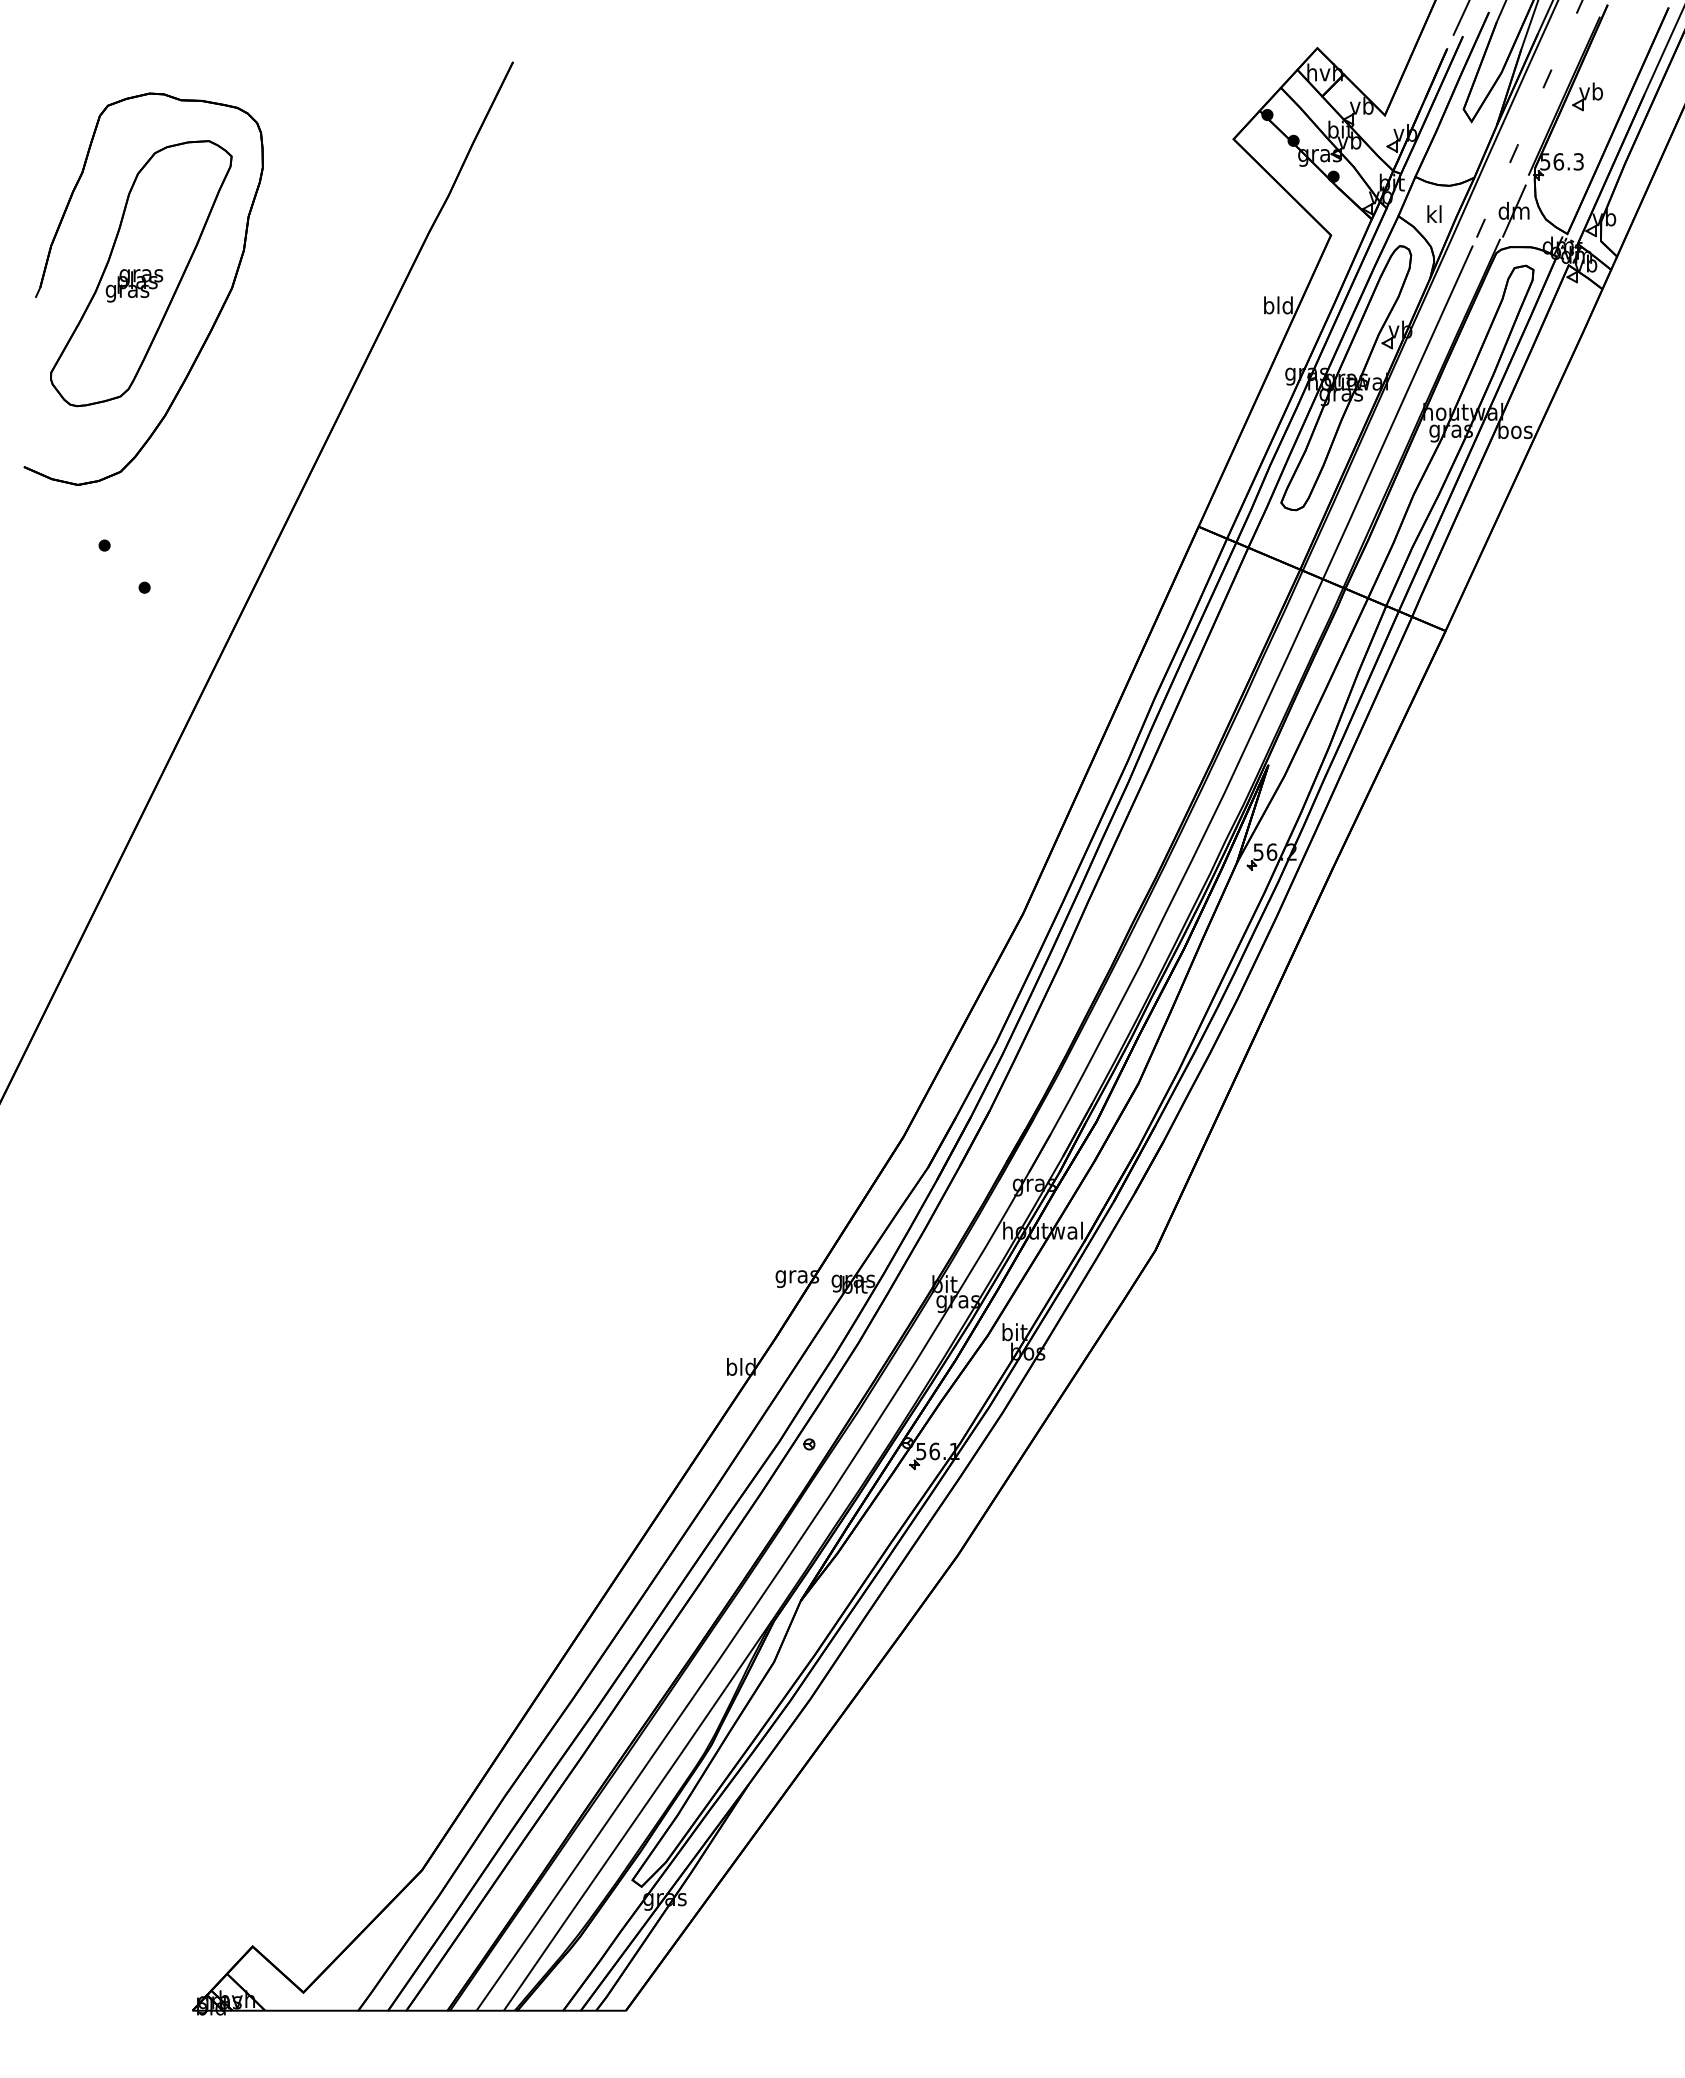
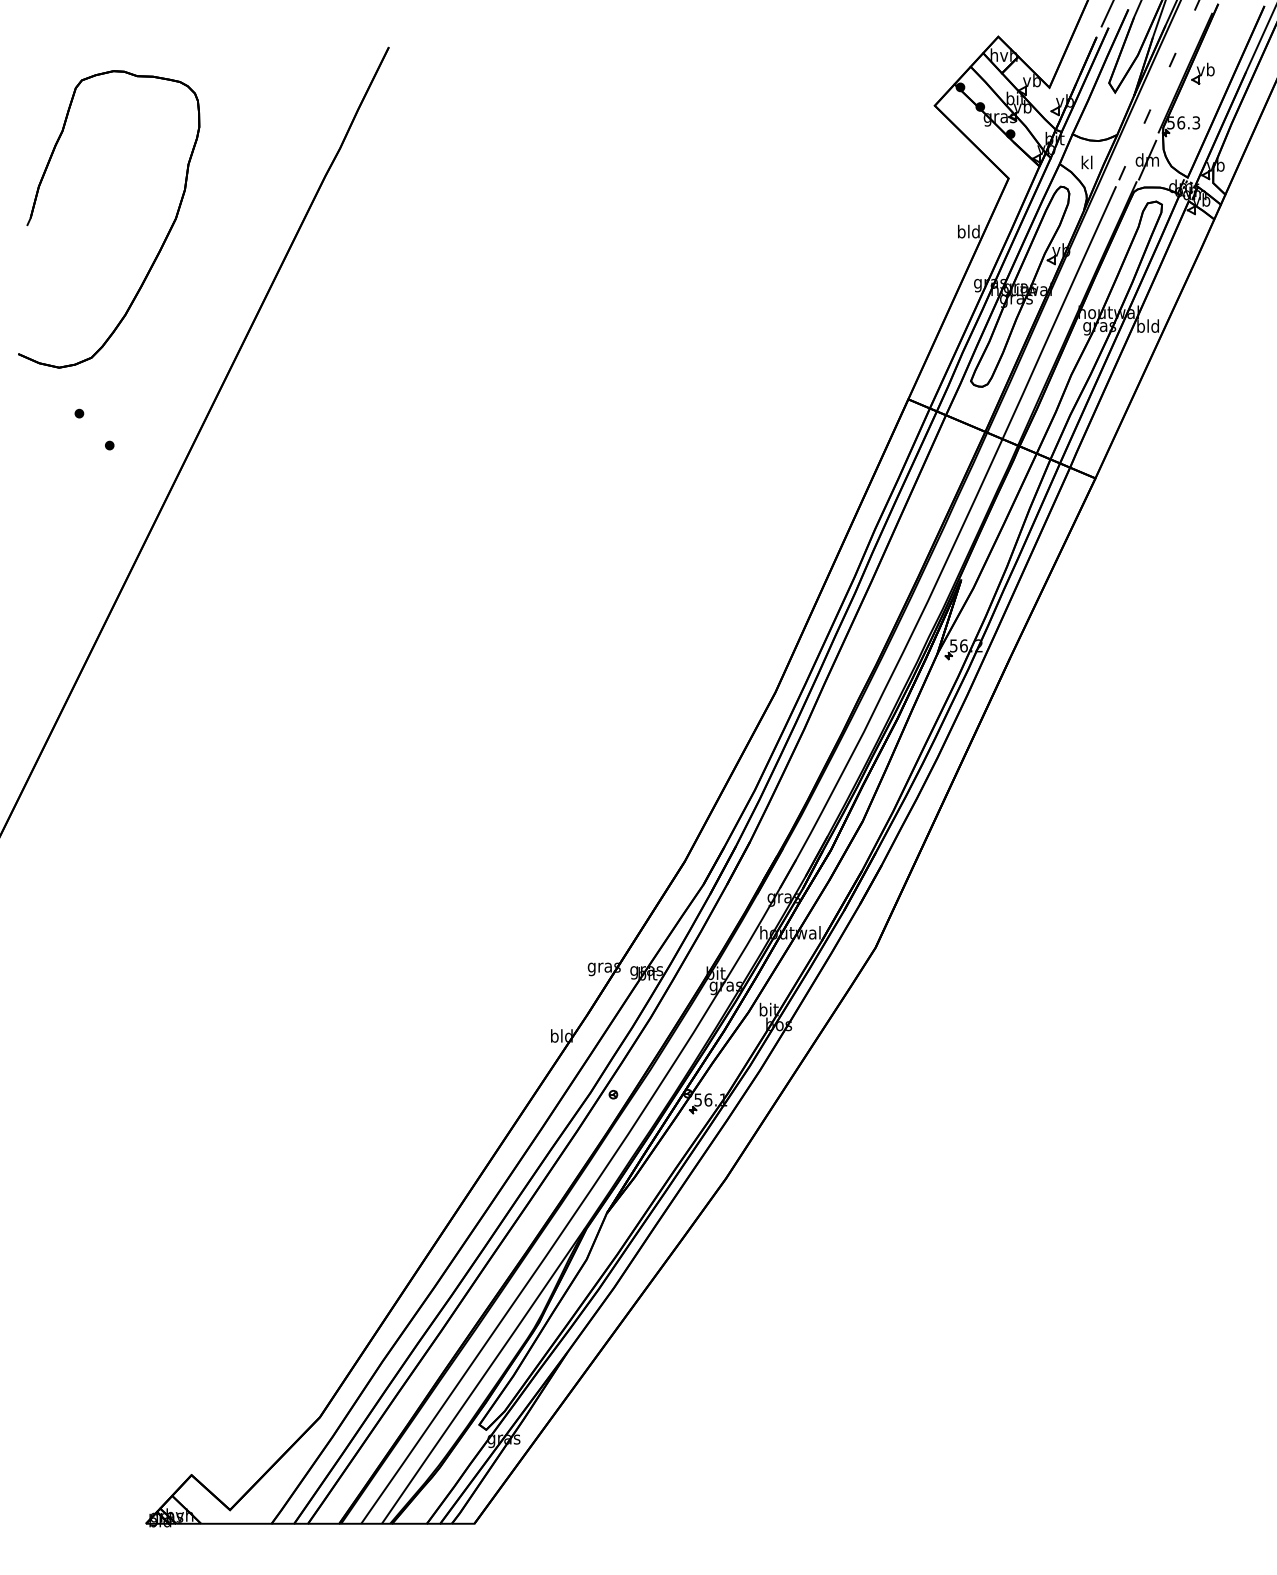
part: (141, 273) -> (107, 207), removed
text: (1515, 430) -> (1148, 326), bos -> bld

